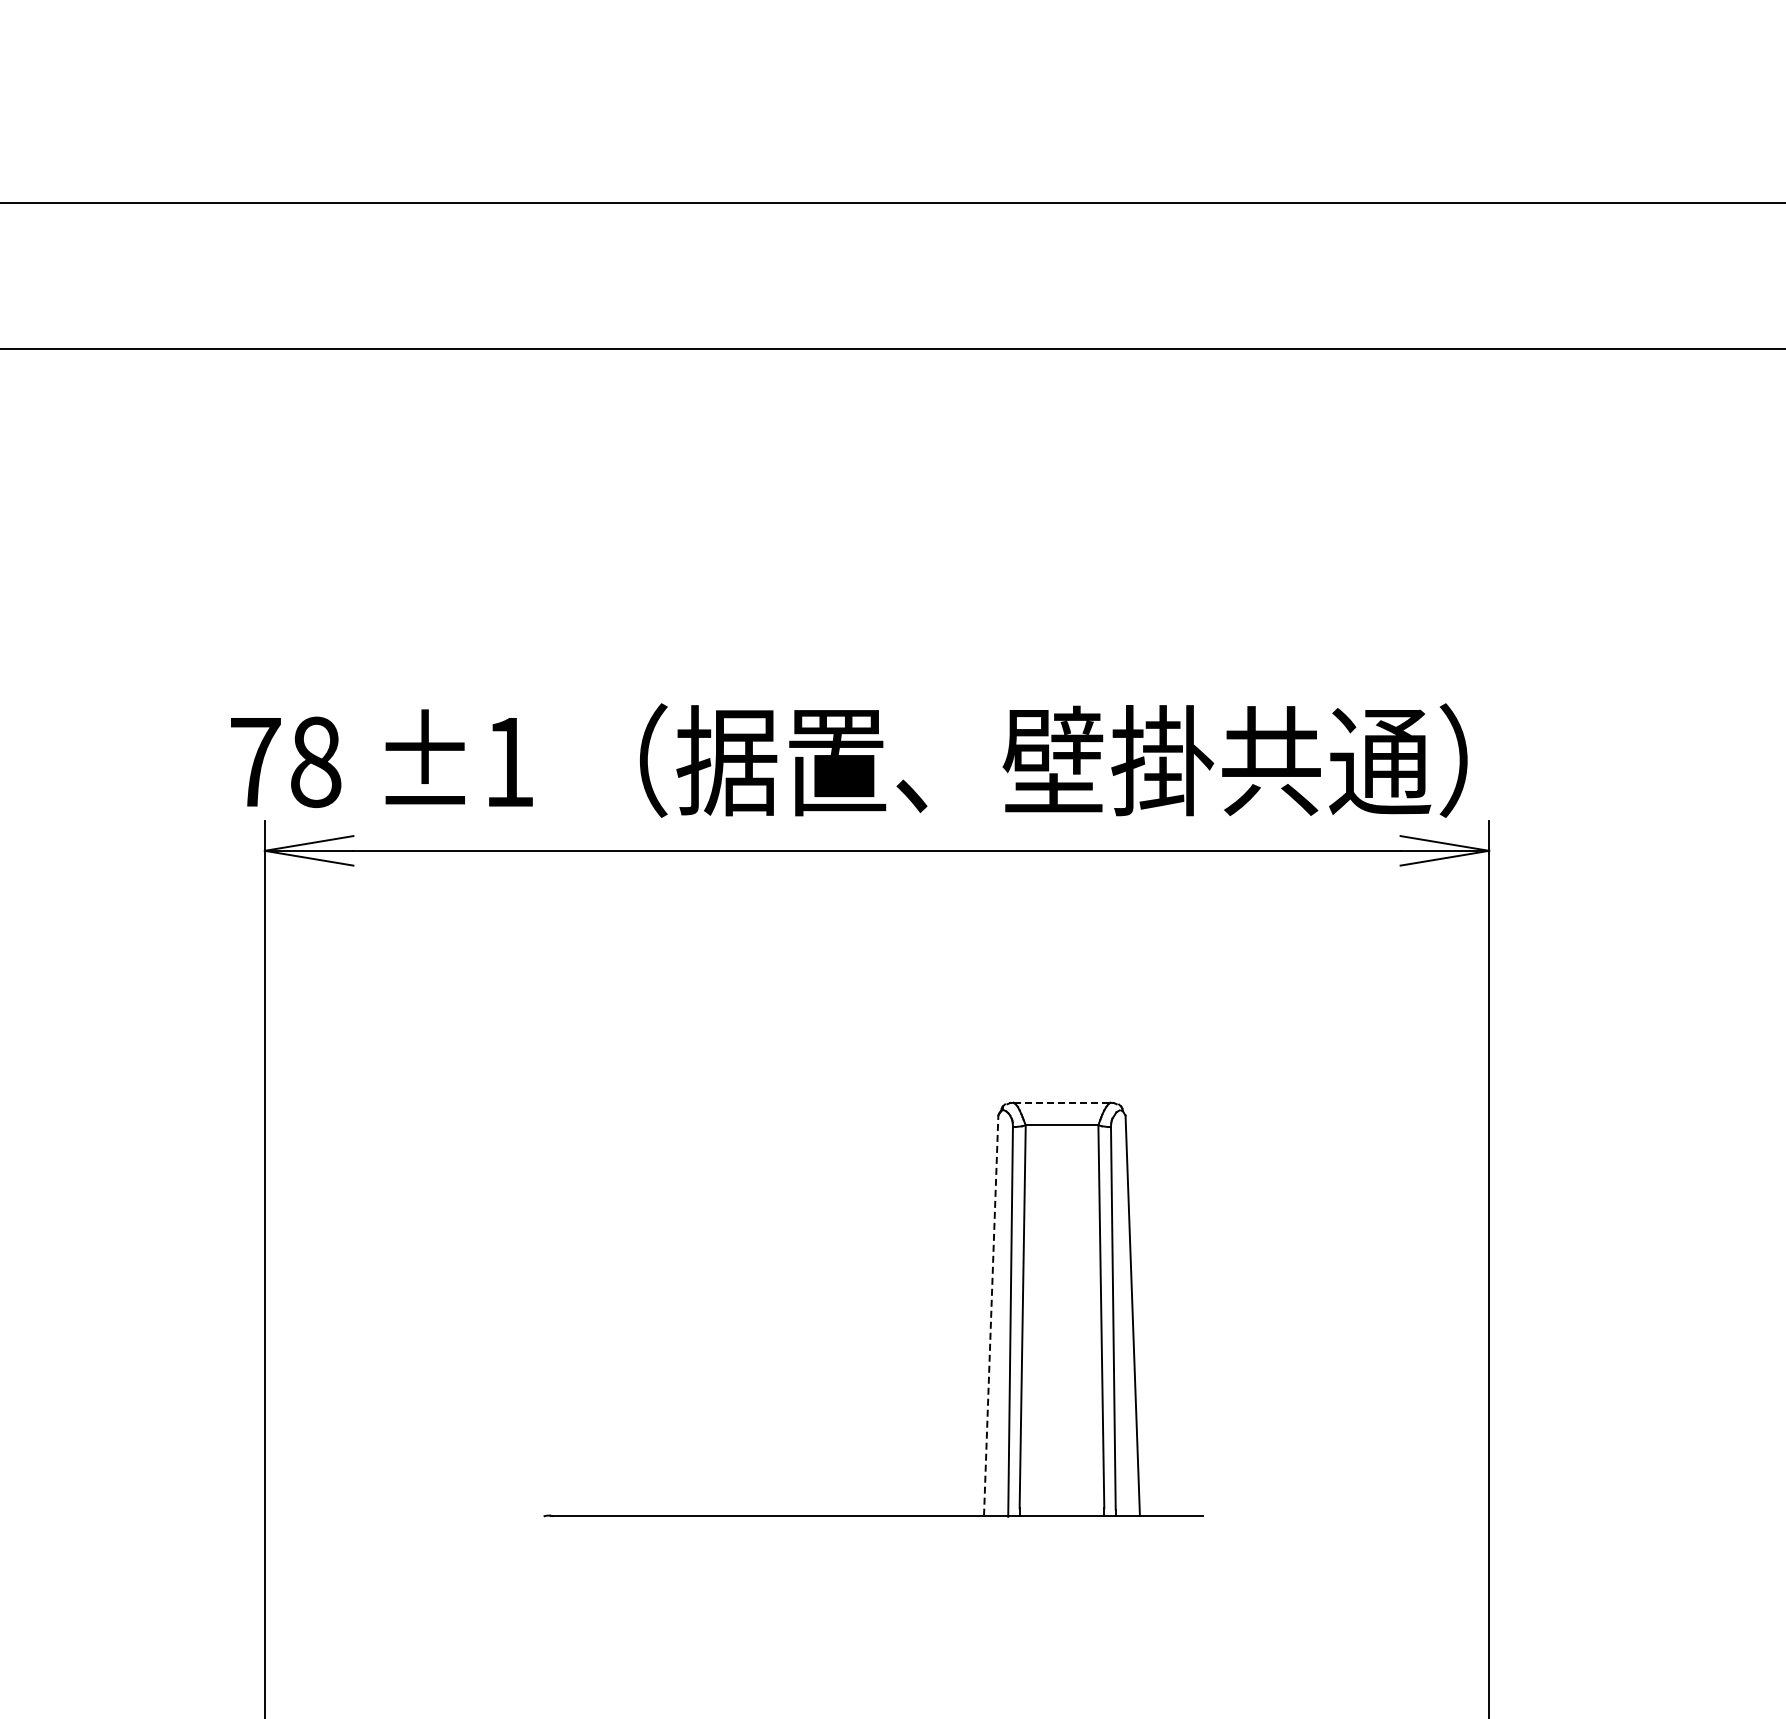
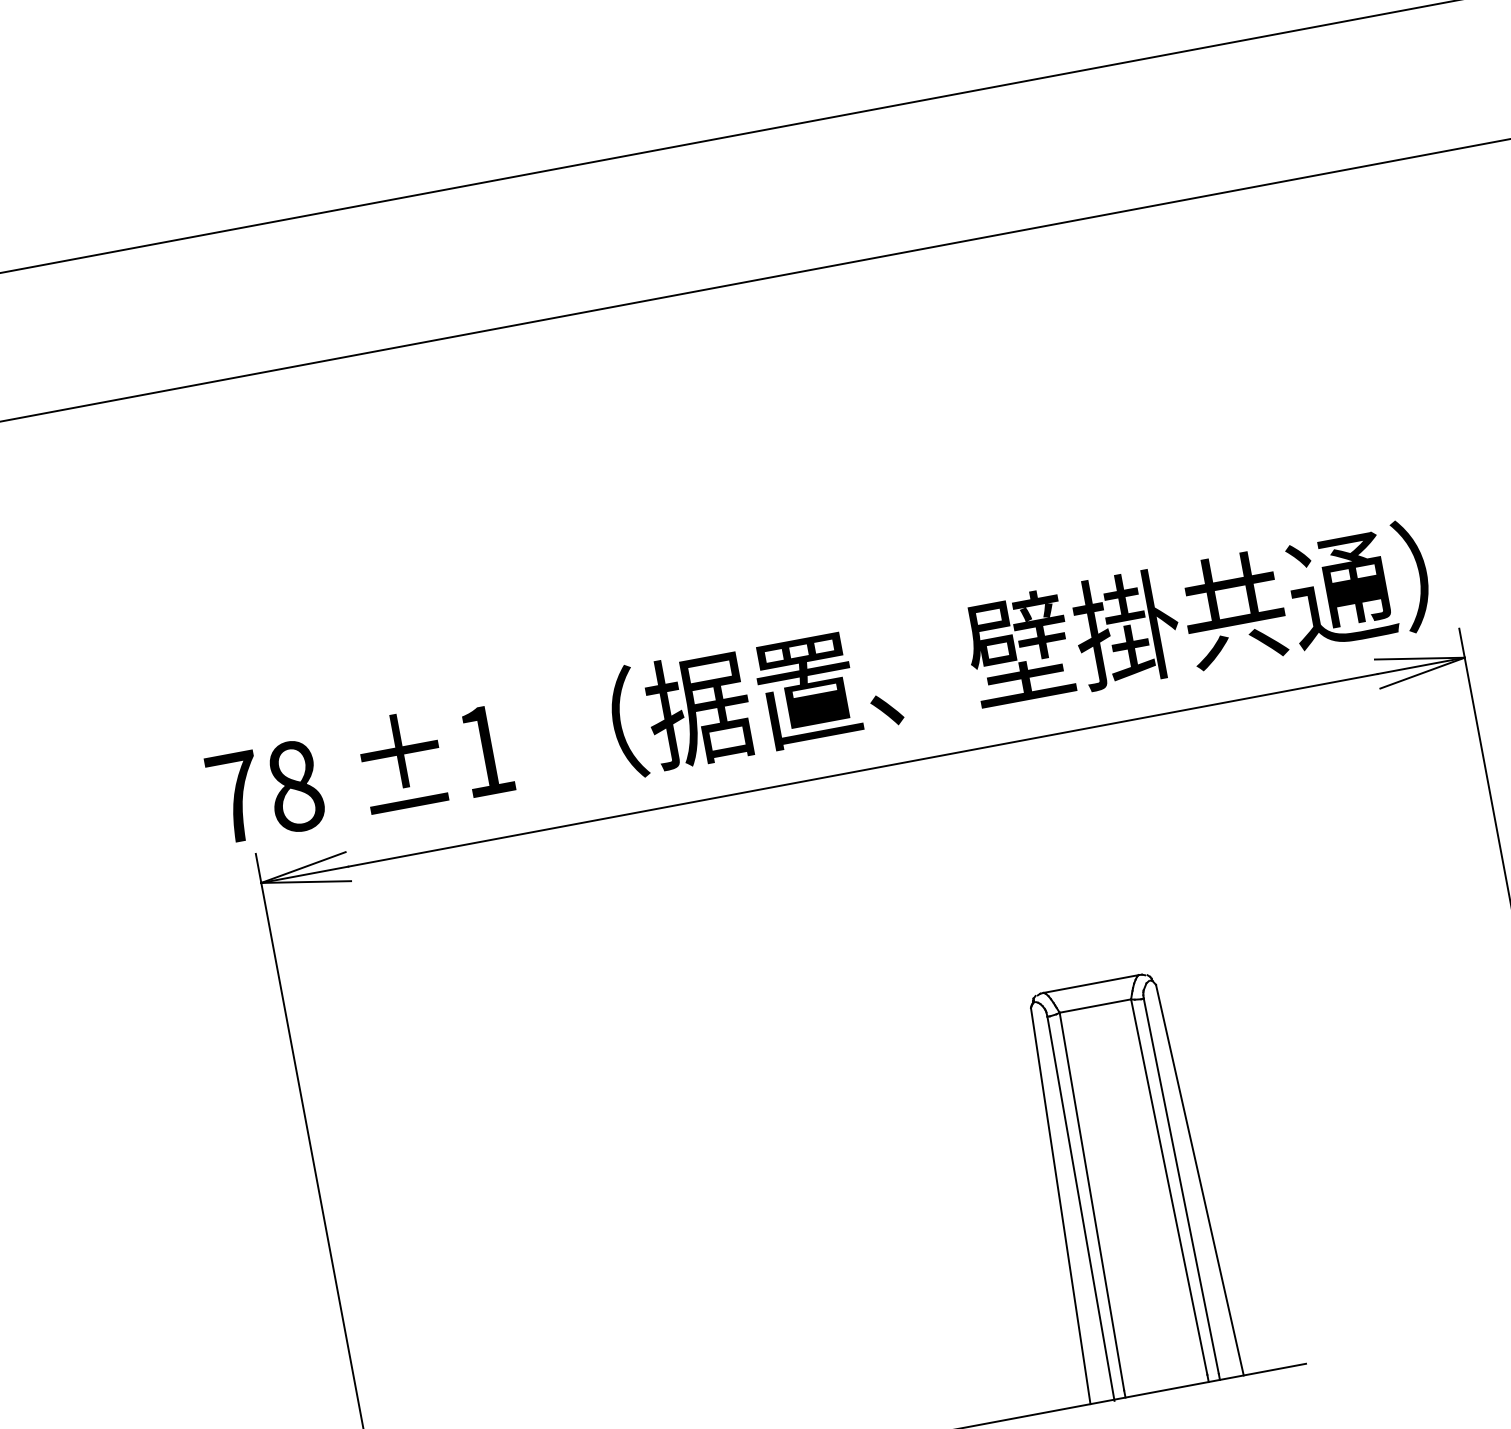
line: (1062, 1102) -> (1091, 983), dashed -> solid
line: (991, 1315) -> (1061, 1206), dashed -> solid

